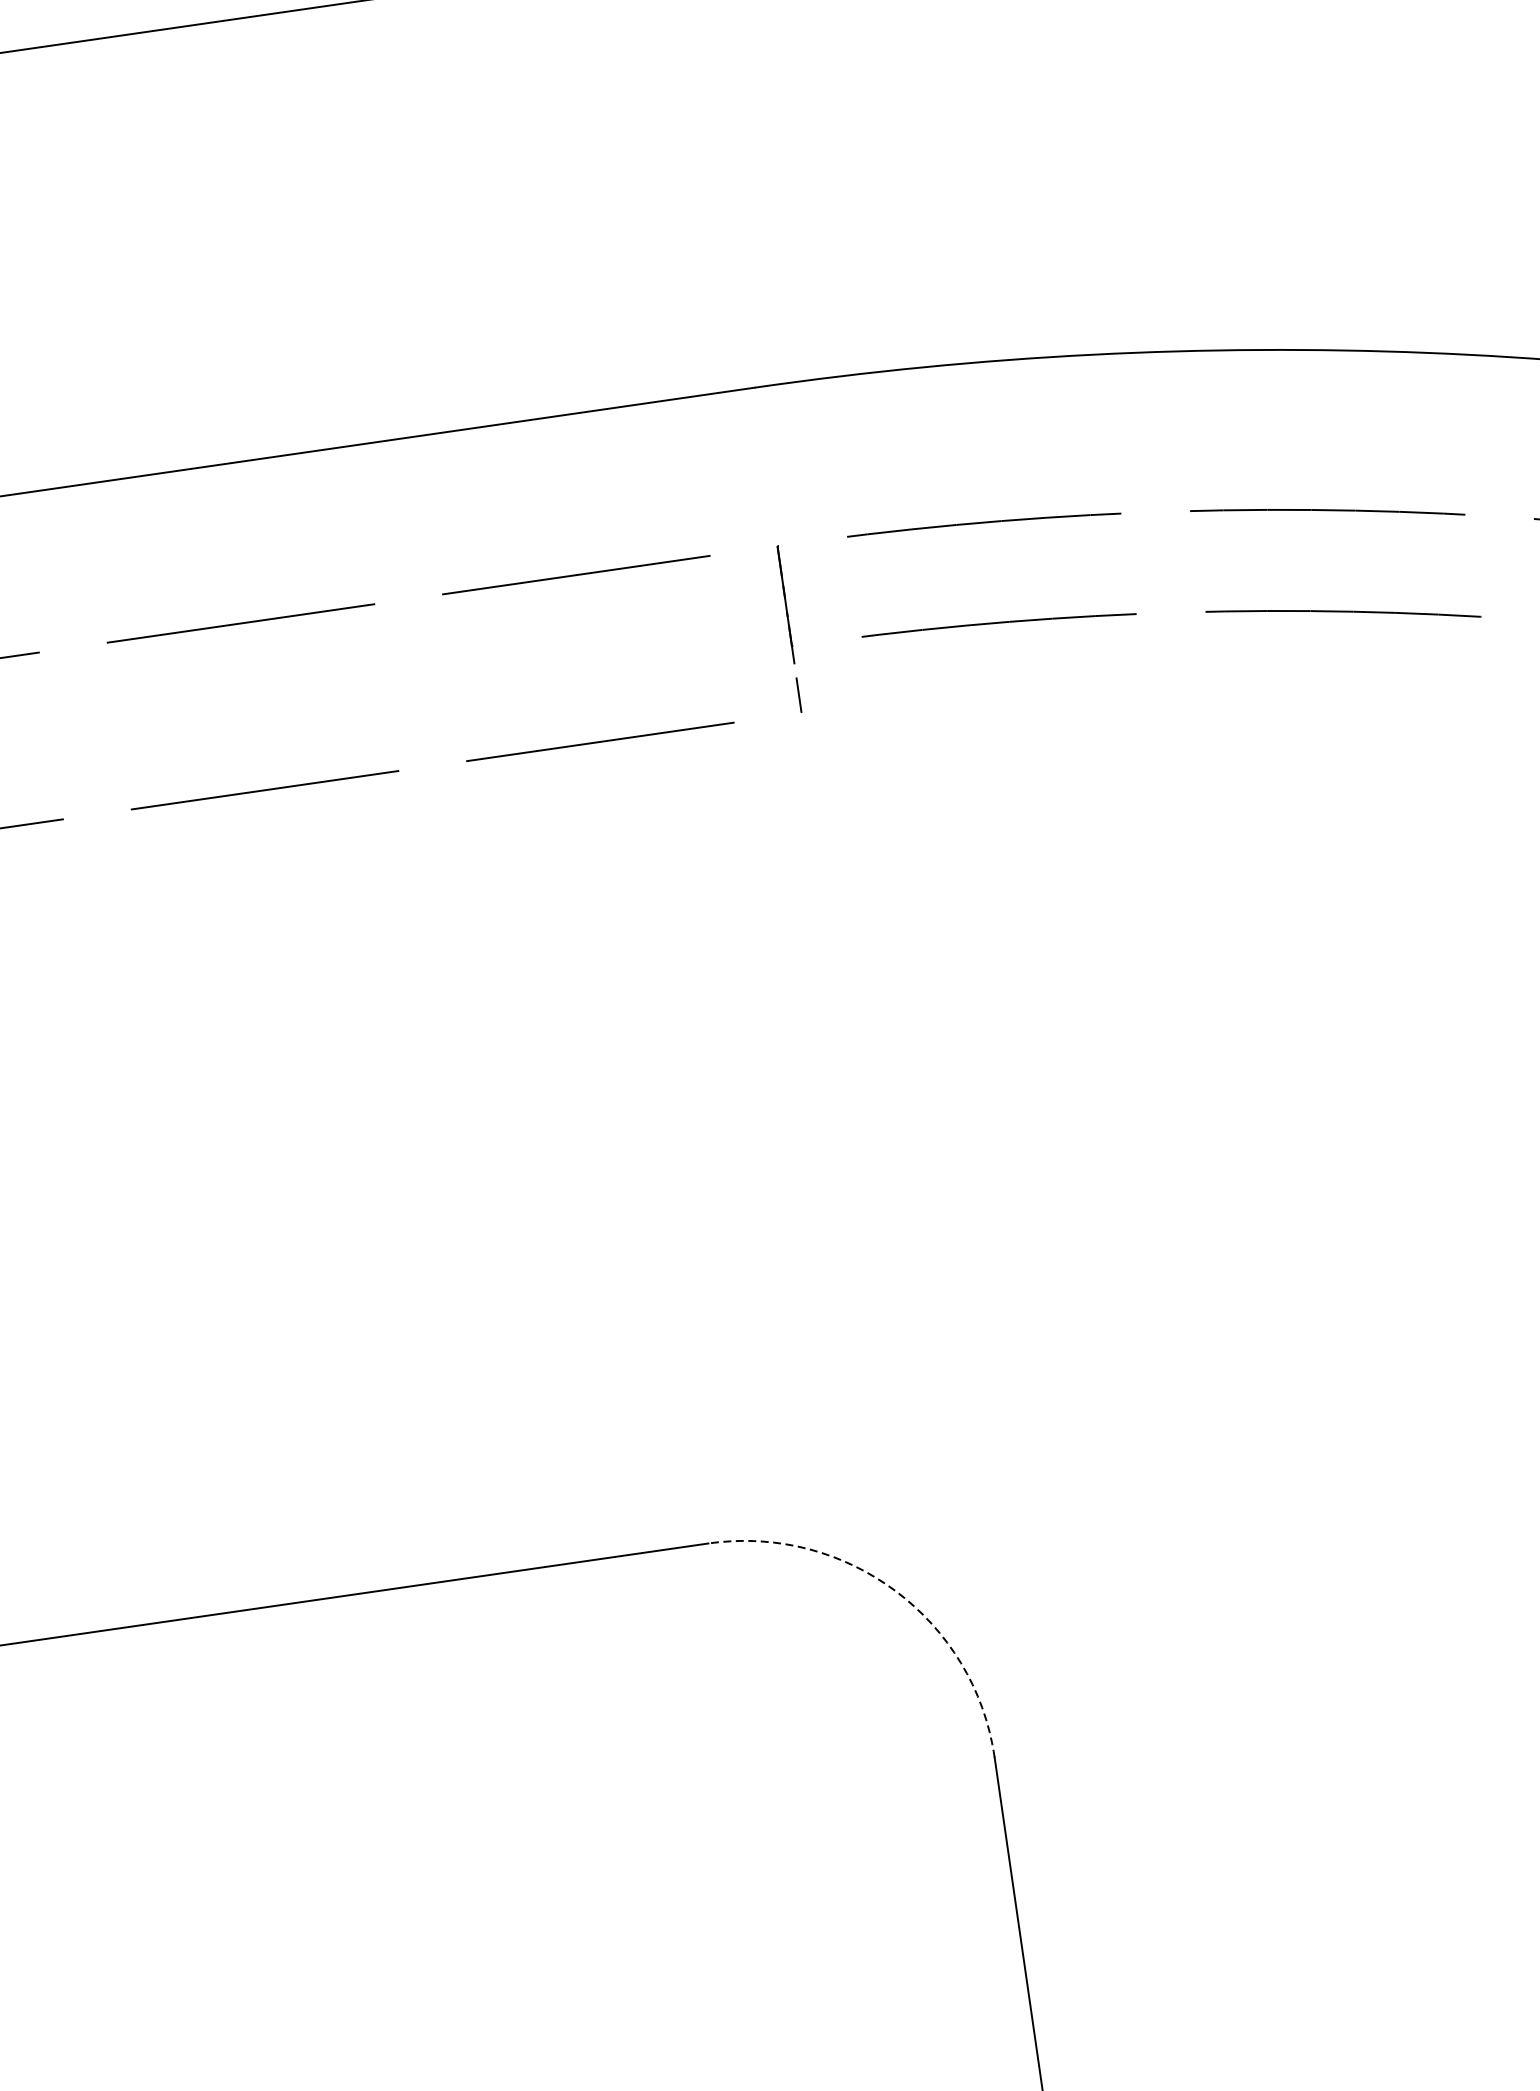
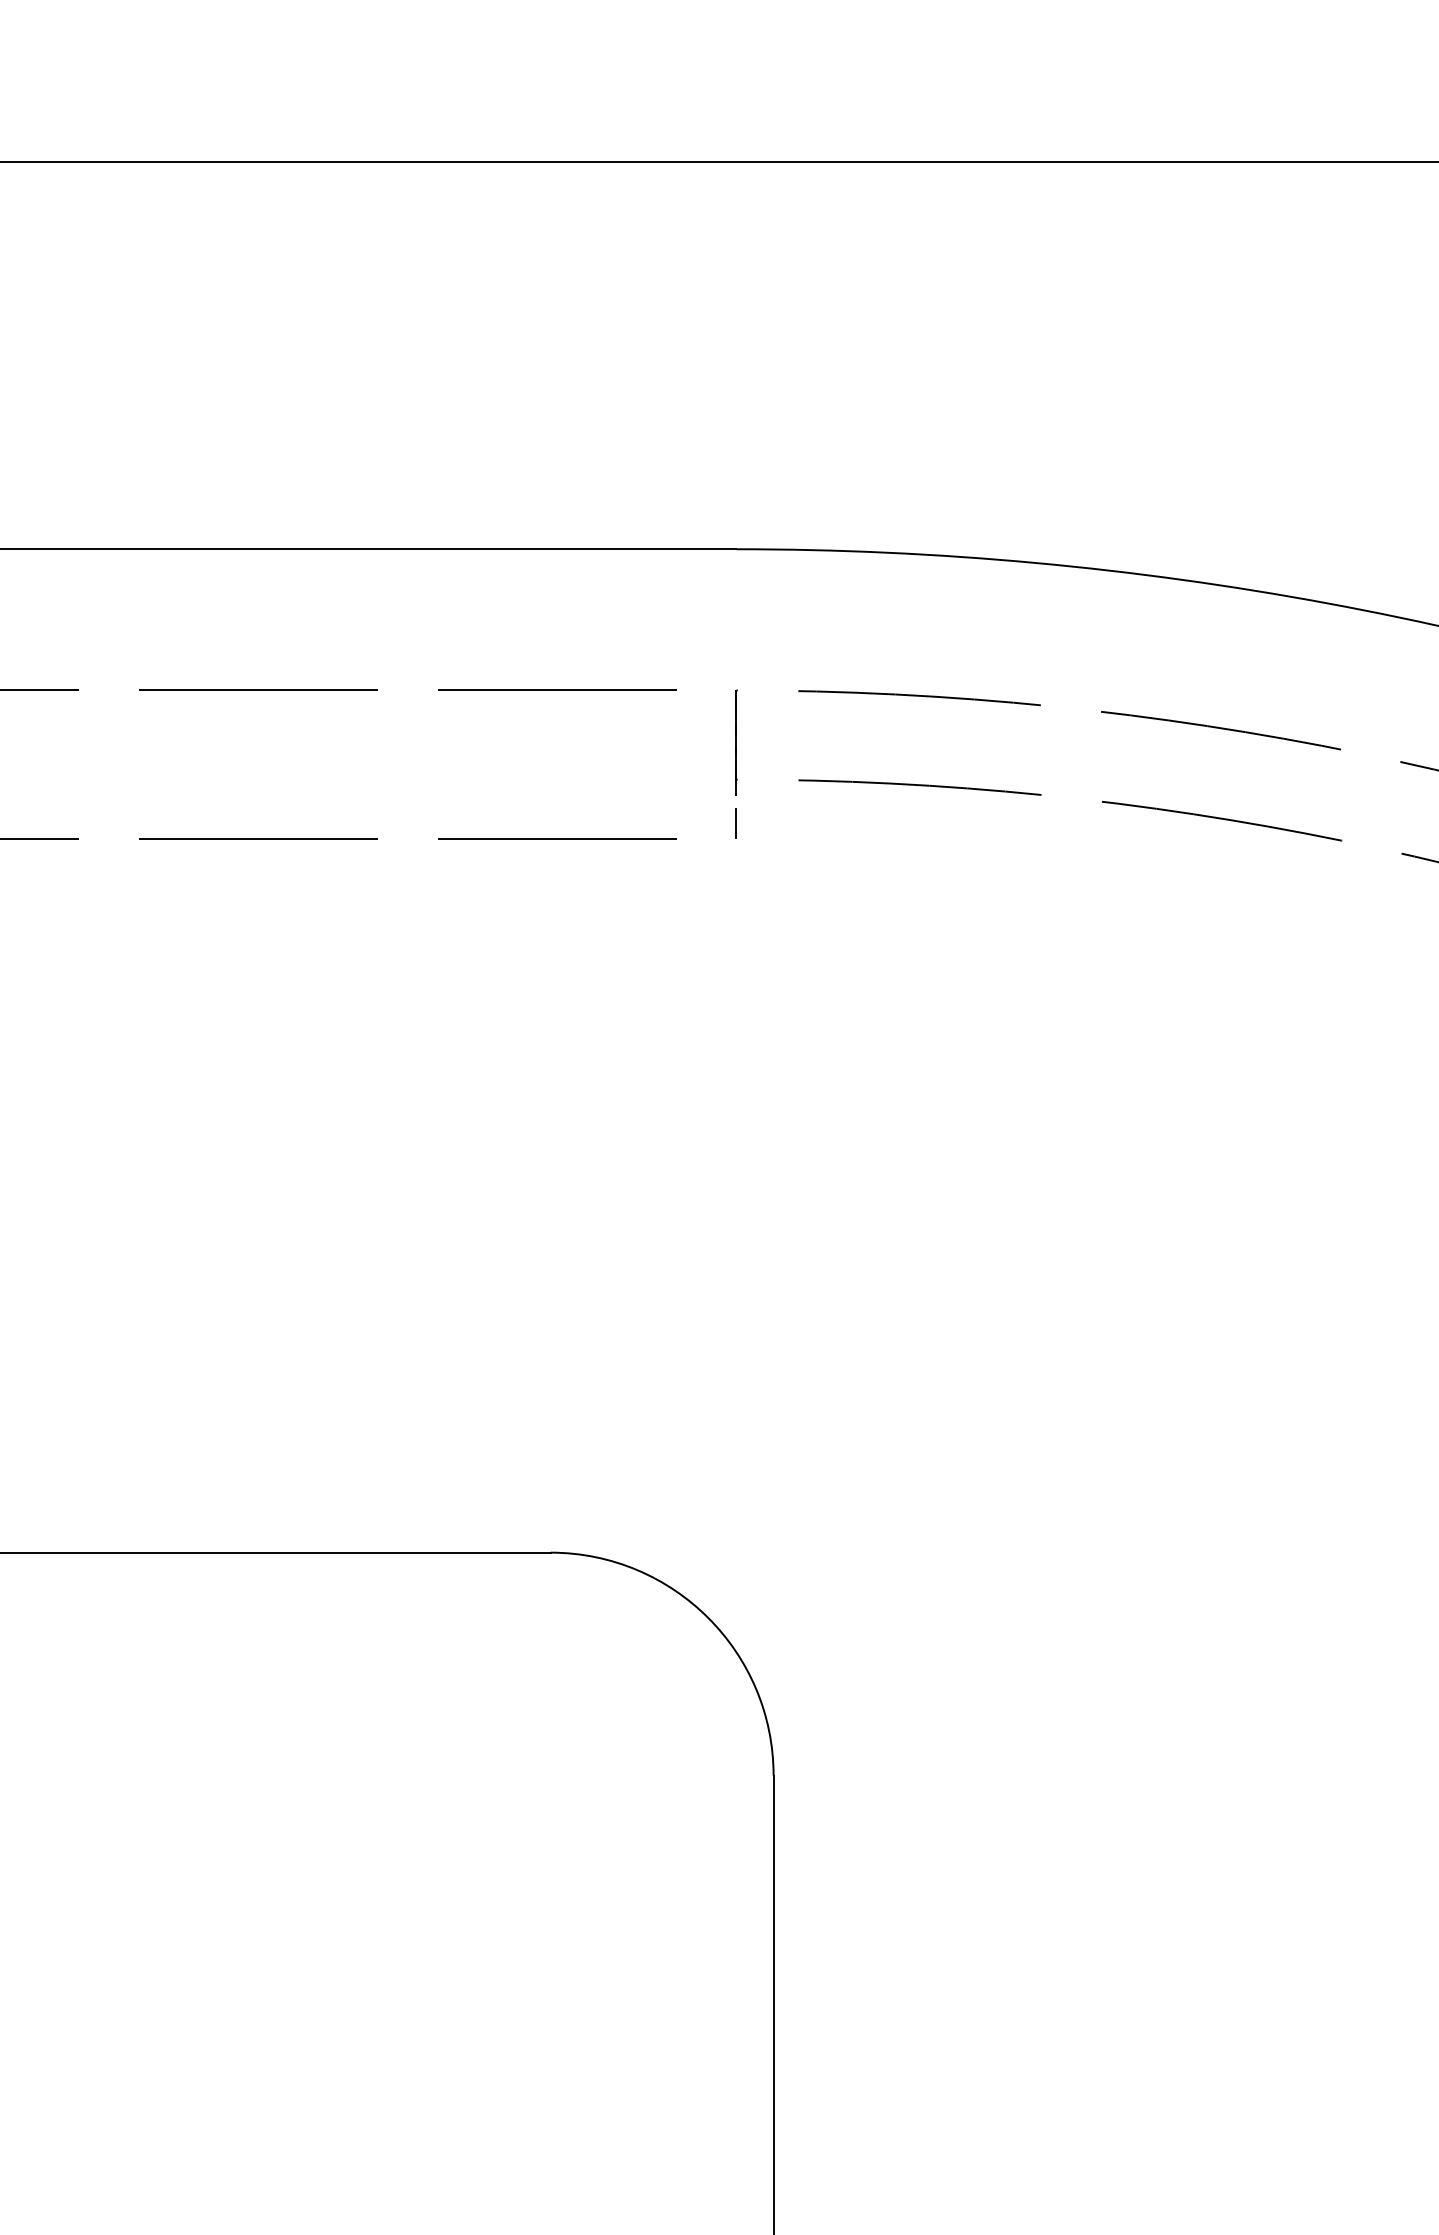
arc: (896, 1590) -> (708, 1617), dashed -> solid

